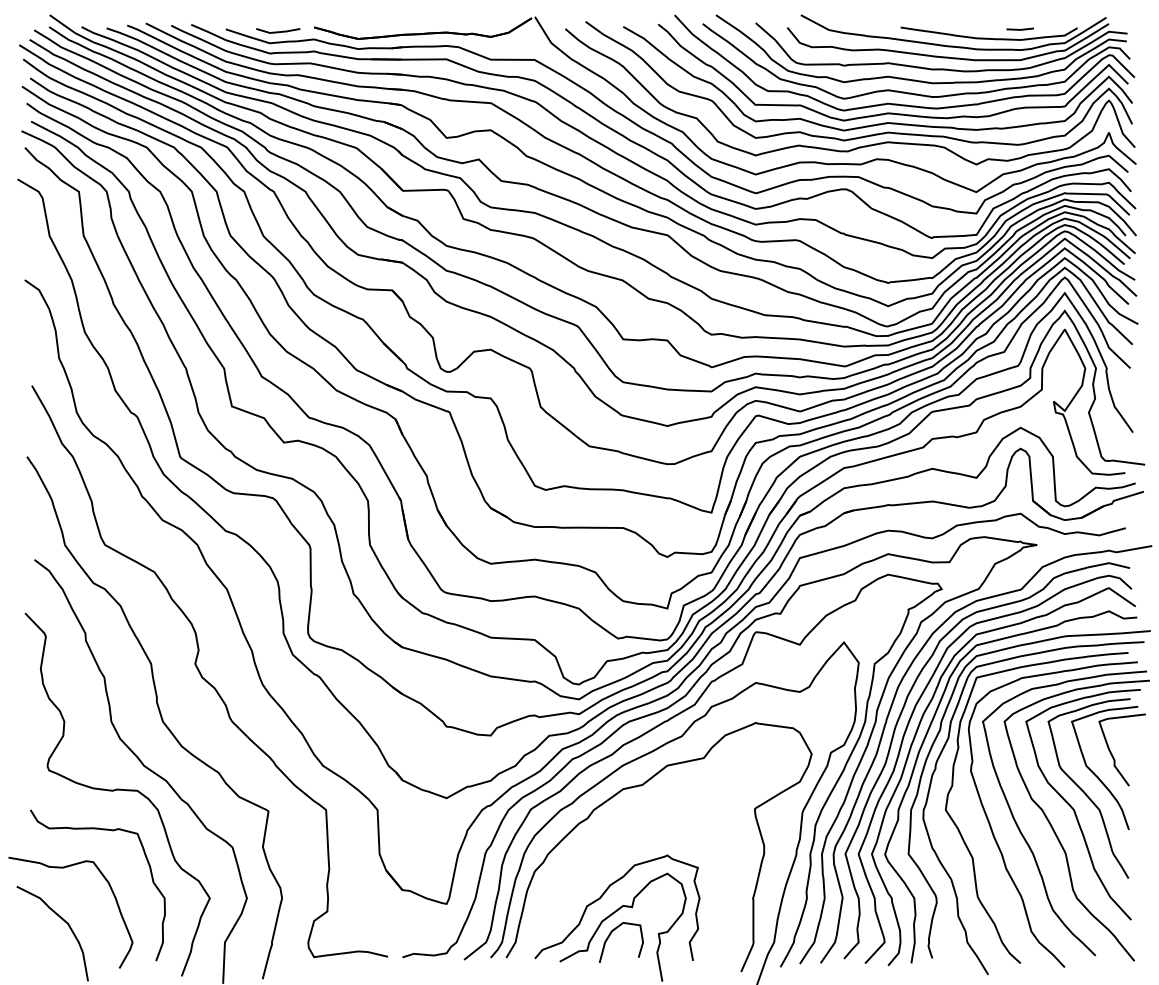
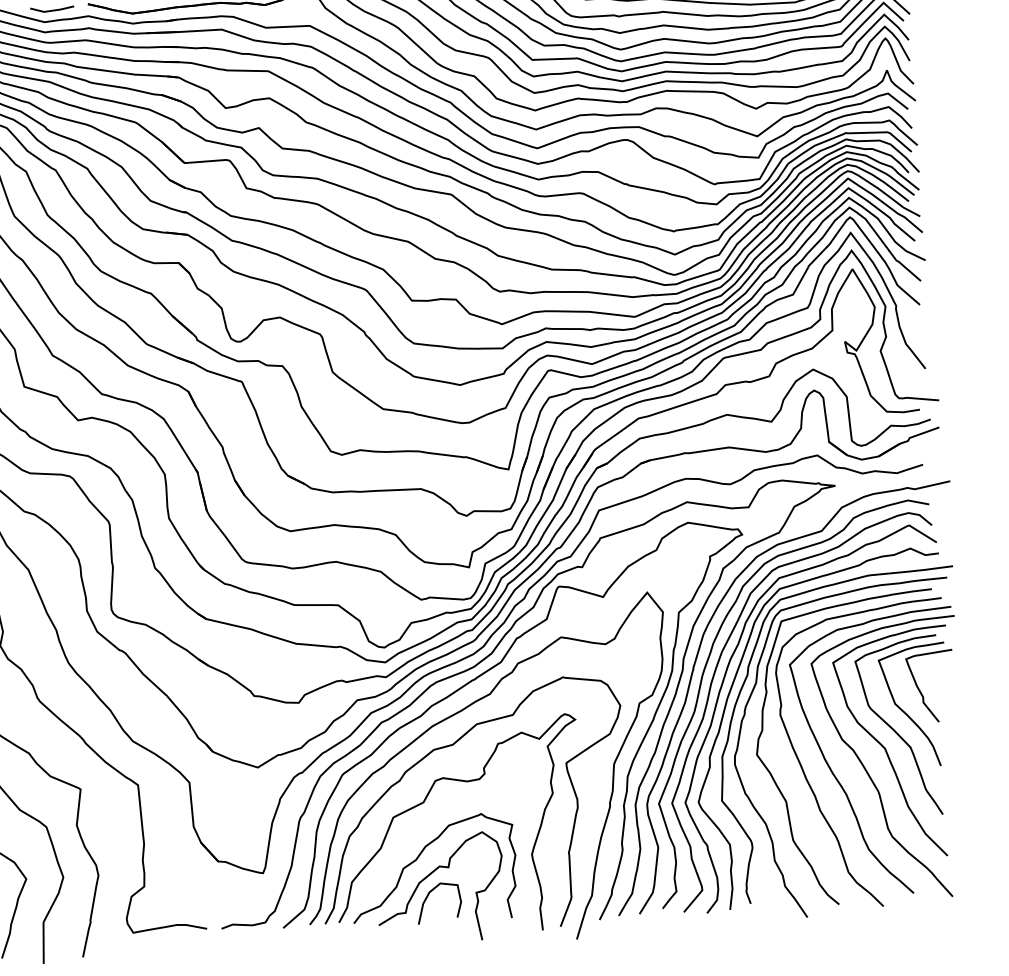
curve: (611, 841) -> (424, 802), added

